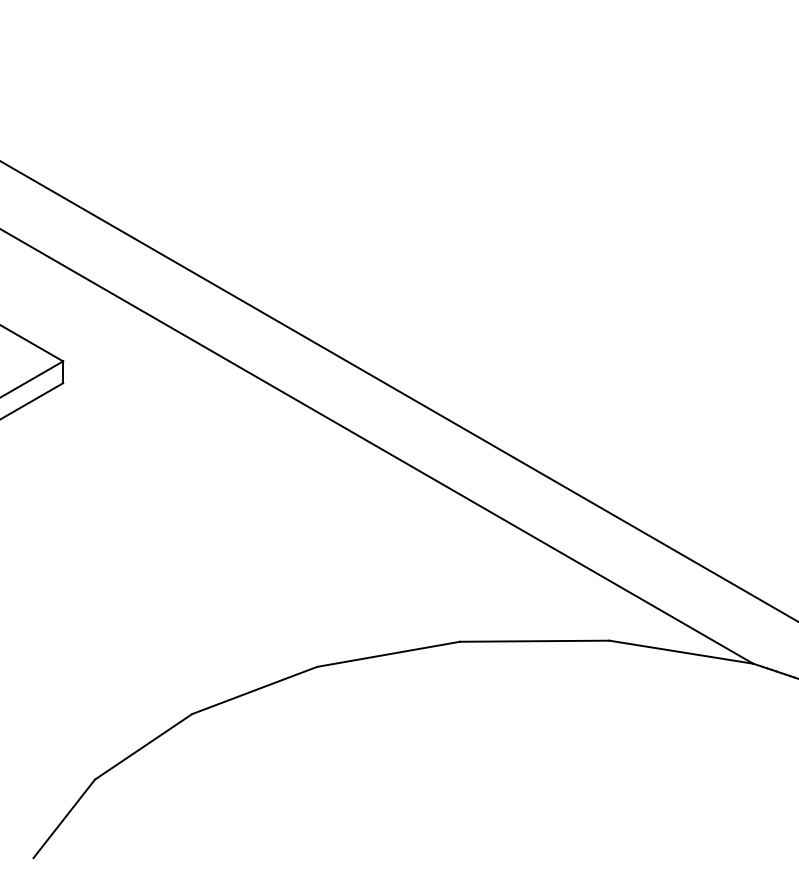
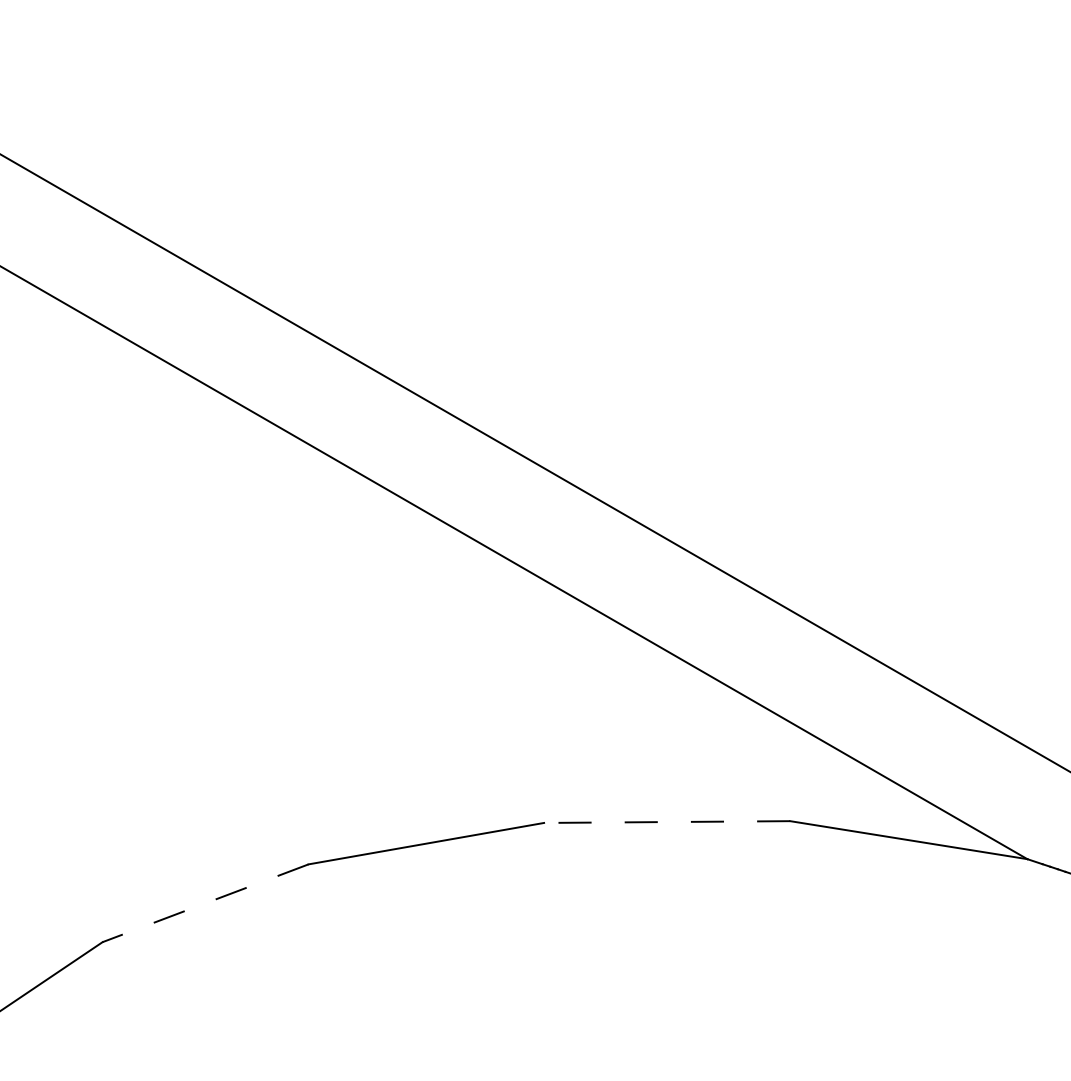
line: (534, 641) -> (666, 822), solid -> dashed
line: (254, 690) -> (205, 903), solid -> dashed

